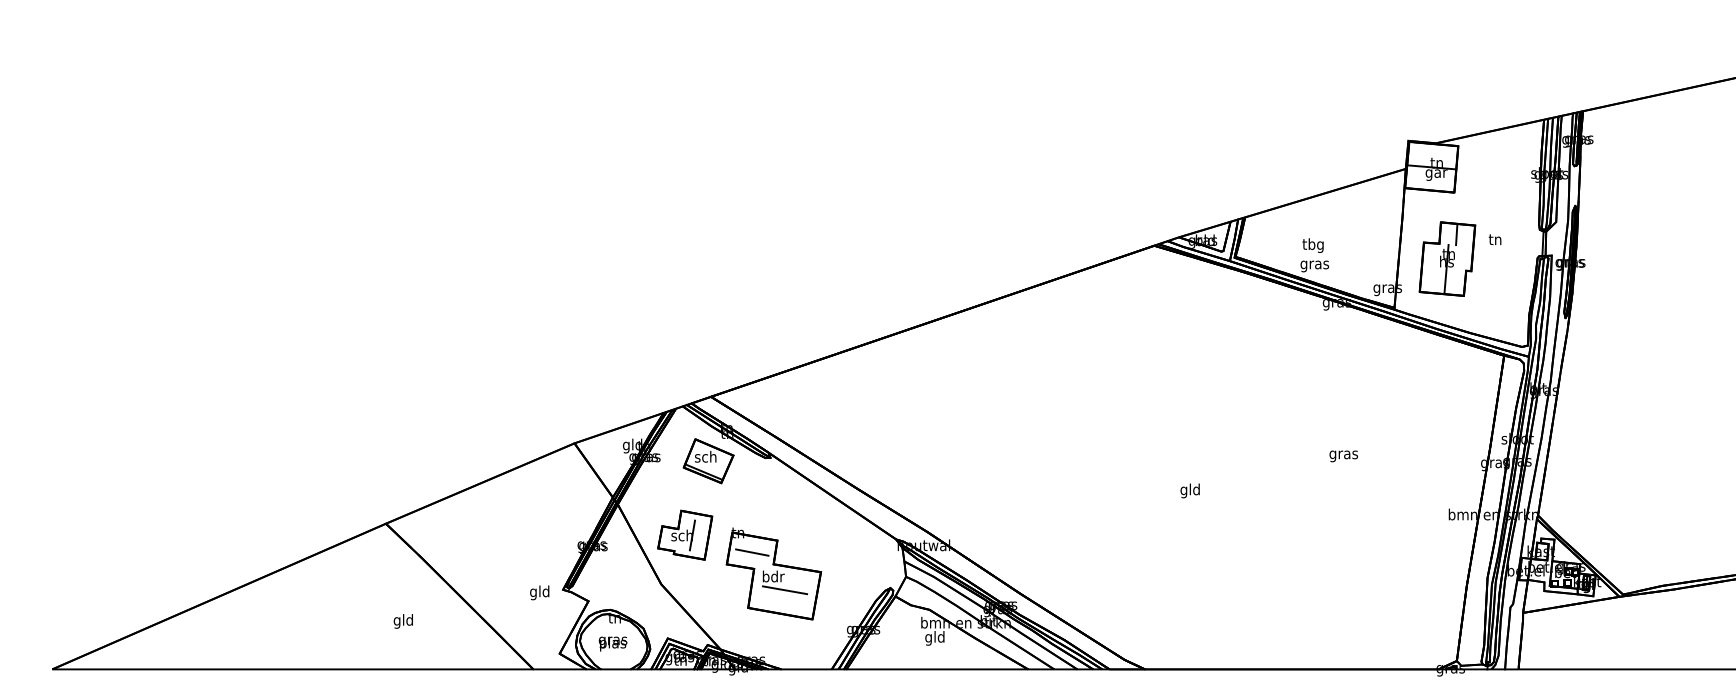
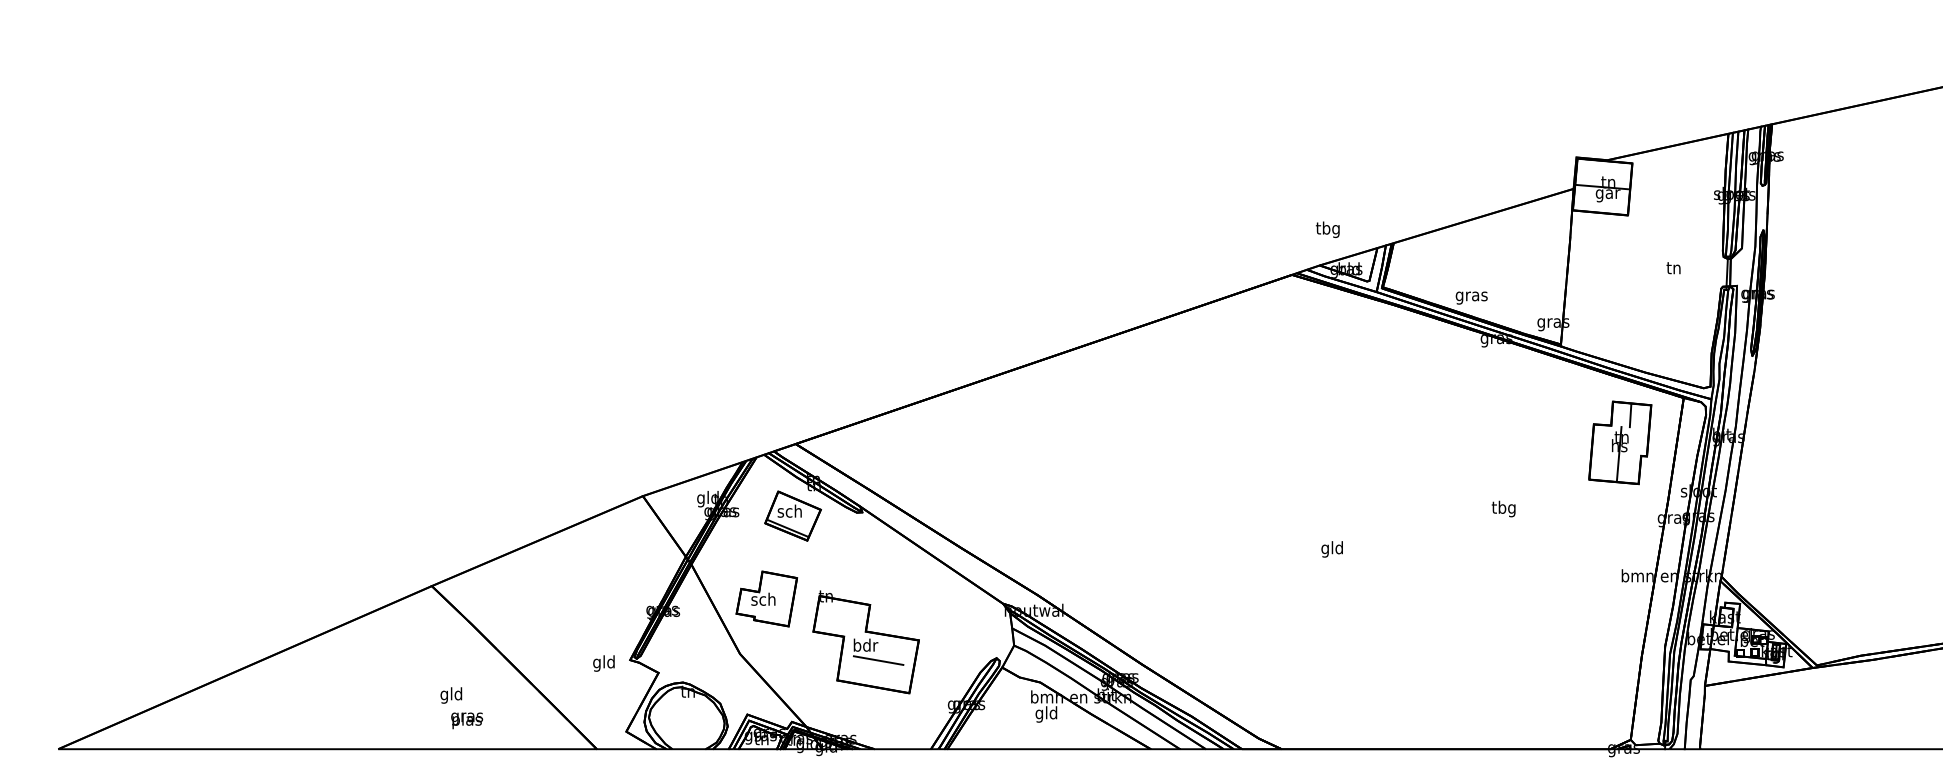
text: (1312, 245) -> (1327, 229), moved
part: (1447, 258) -> (1620, 442), moved
text: (1344, 454) -> (1504, 508), gras -> tbg
line: (692, 534) -> (774, 598), removed
line: (751, 551) -> (841, 617), removed
text: (613, 643) -> (467, 720), moved

